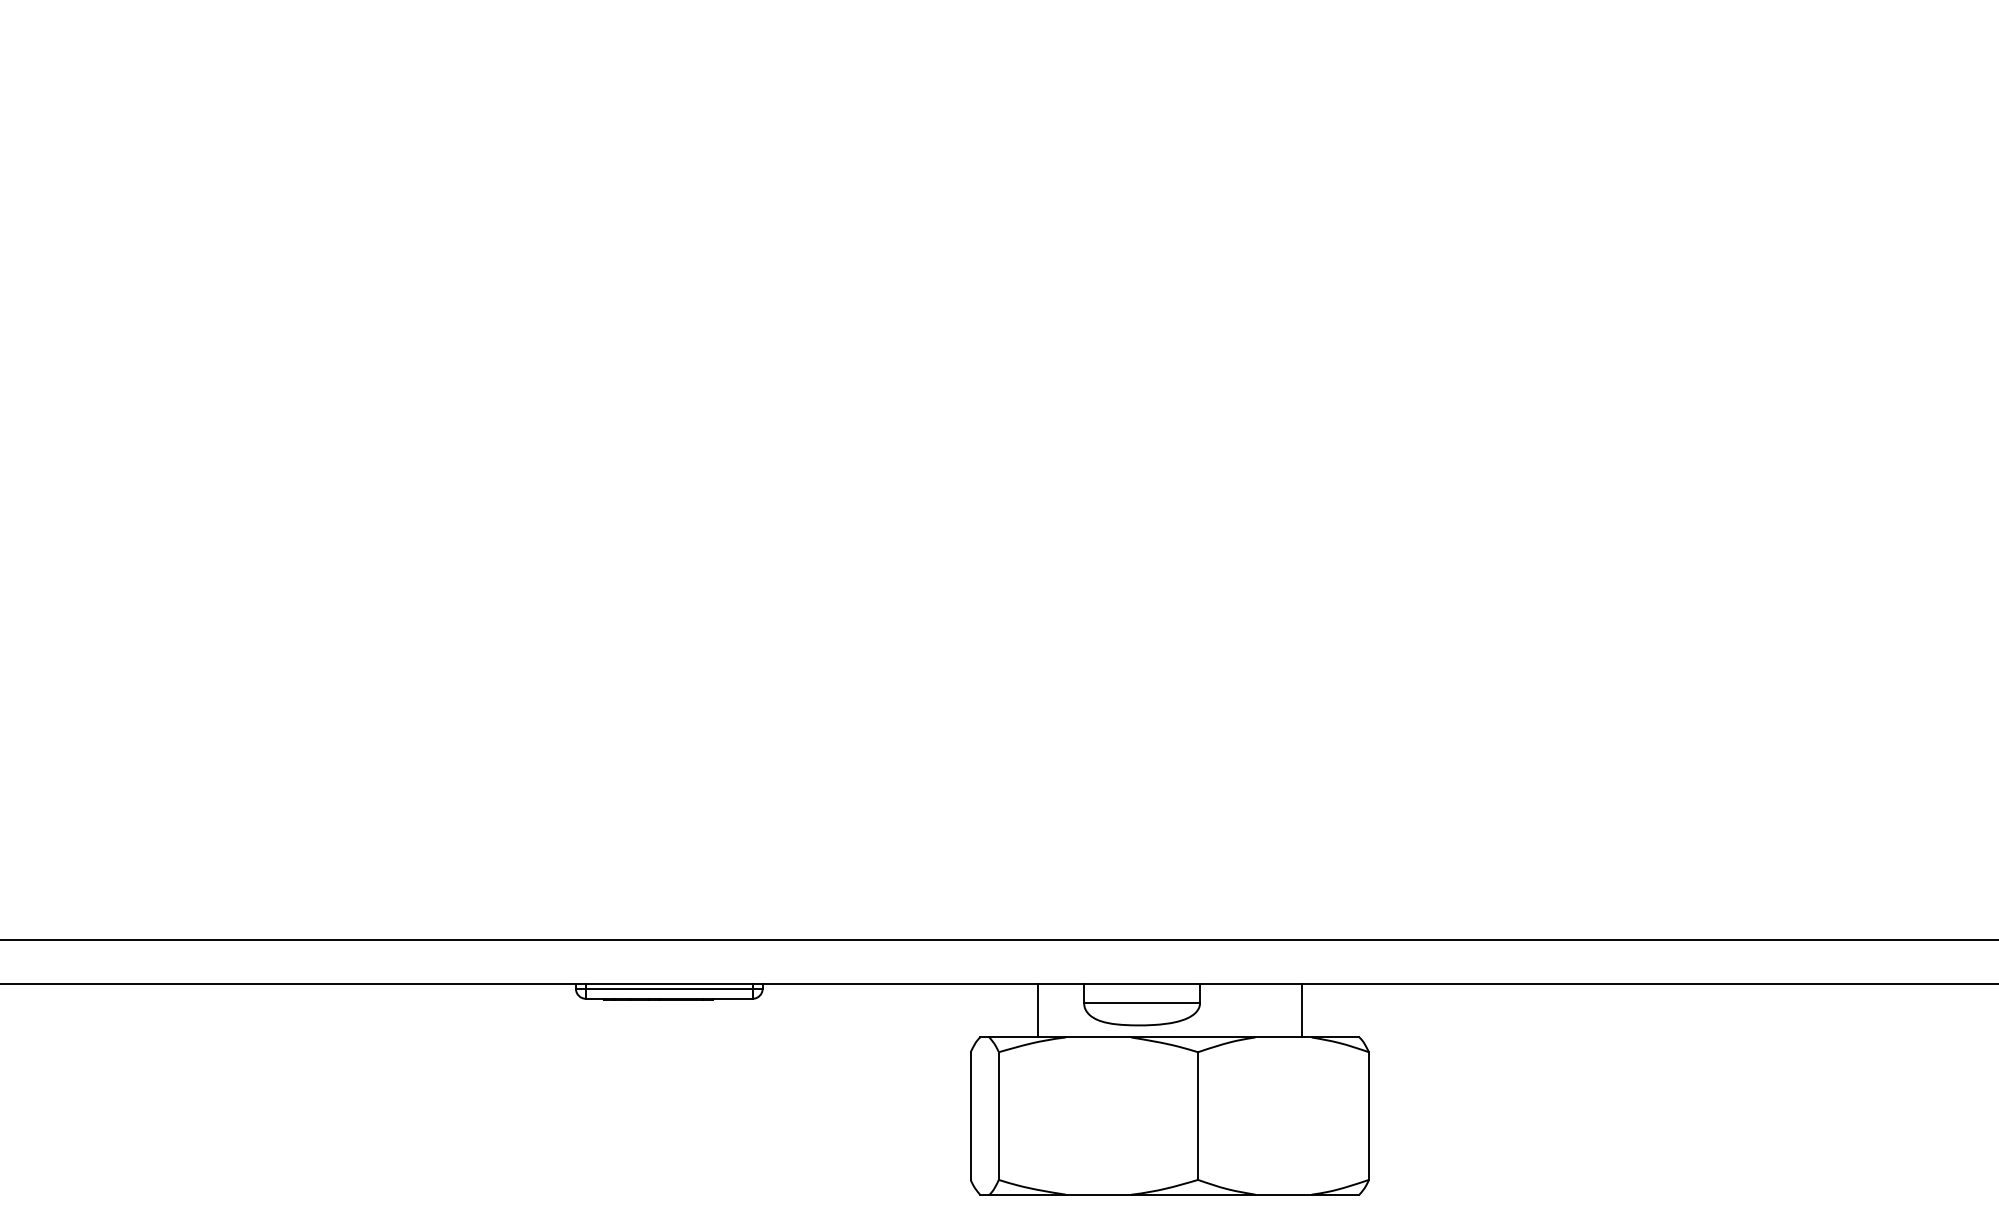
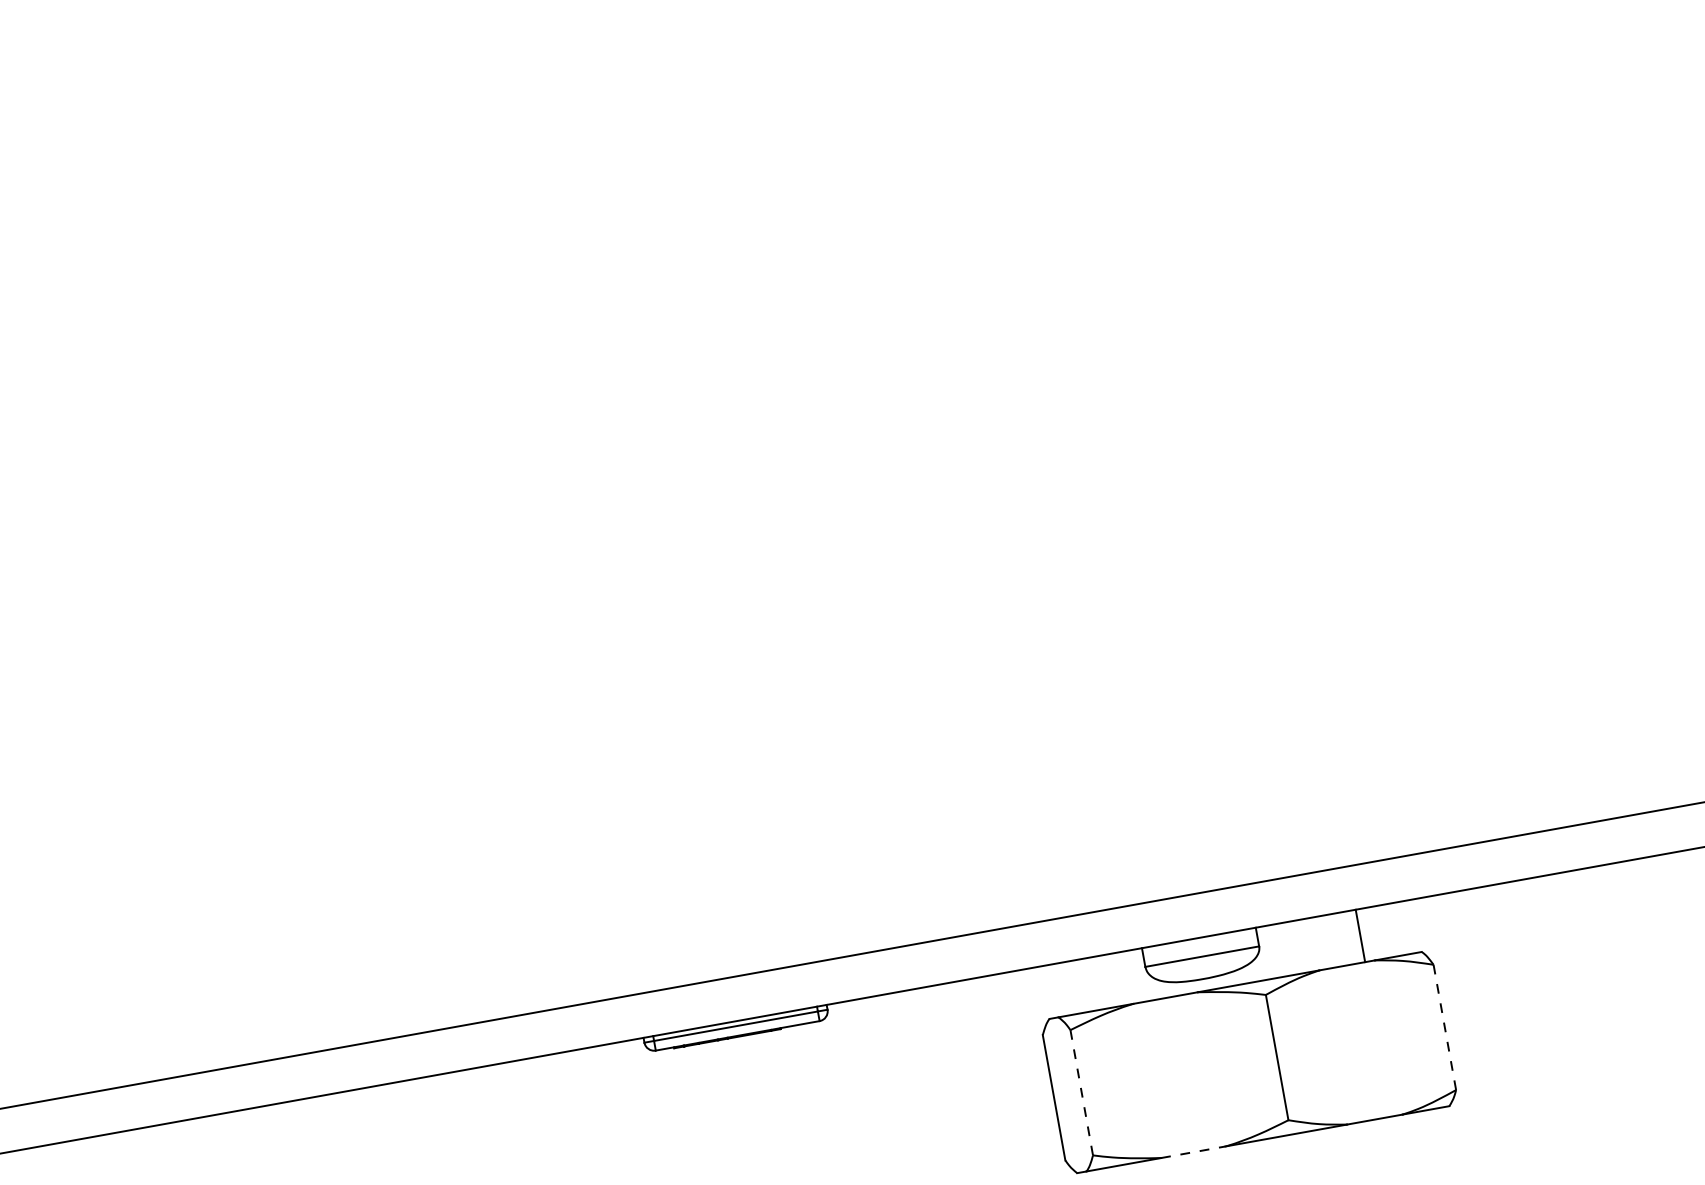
line: (1037, 1010) -> (1101, 982), removed
line: (998, 1116) -> (1081, 1093), solid -> dashed
line: (1368, 1116) -> (1444, 1027), solid -> dashed
line: (1098, 1194) -> (1193, 1152), solid -> dashed

